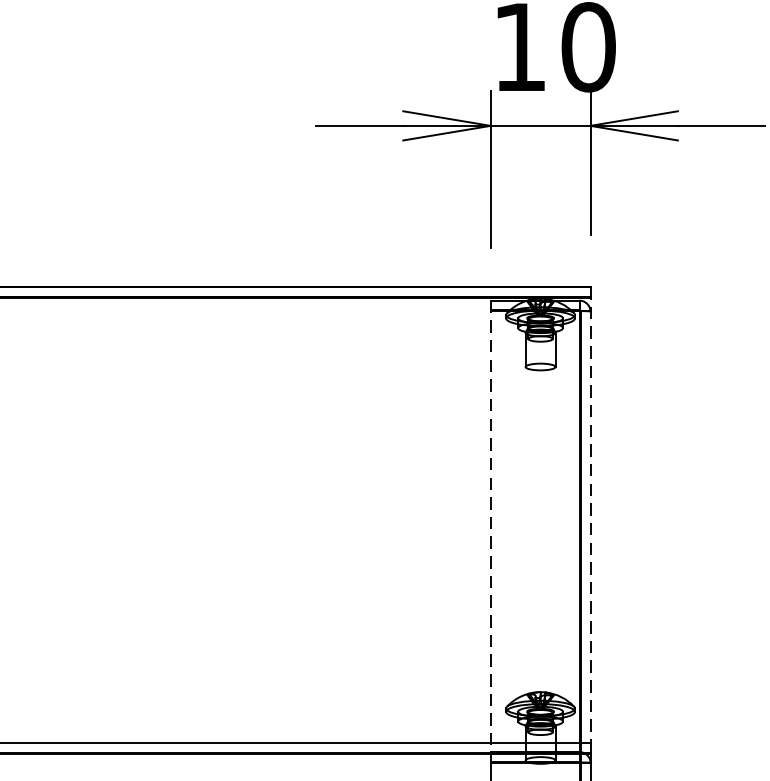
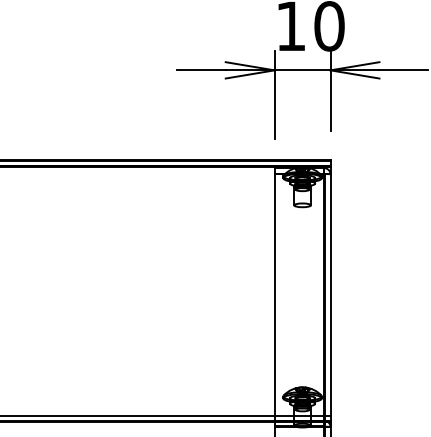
line: (590, 515) -> (330, 288), dashed -> solid
line: (490, 528) -> (274, 295), dashed -> solid

